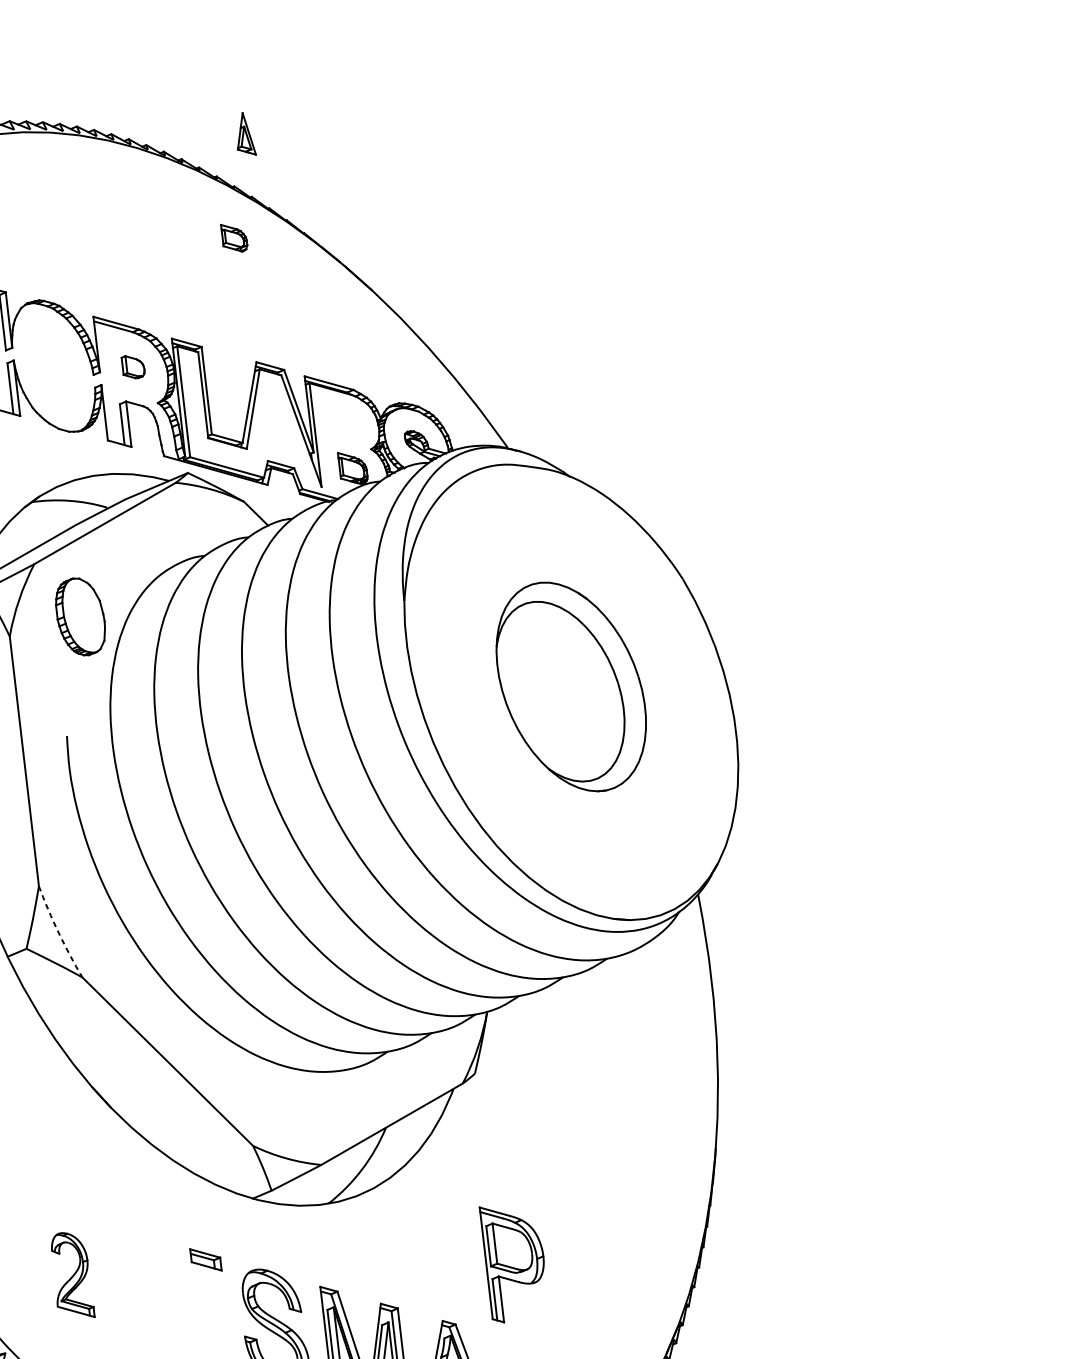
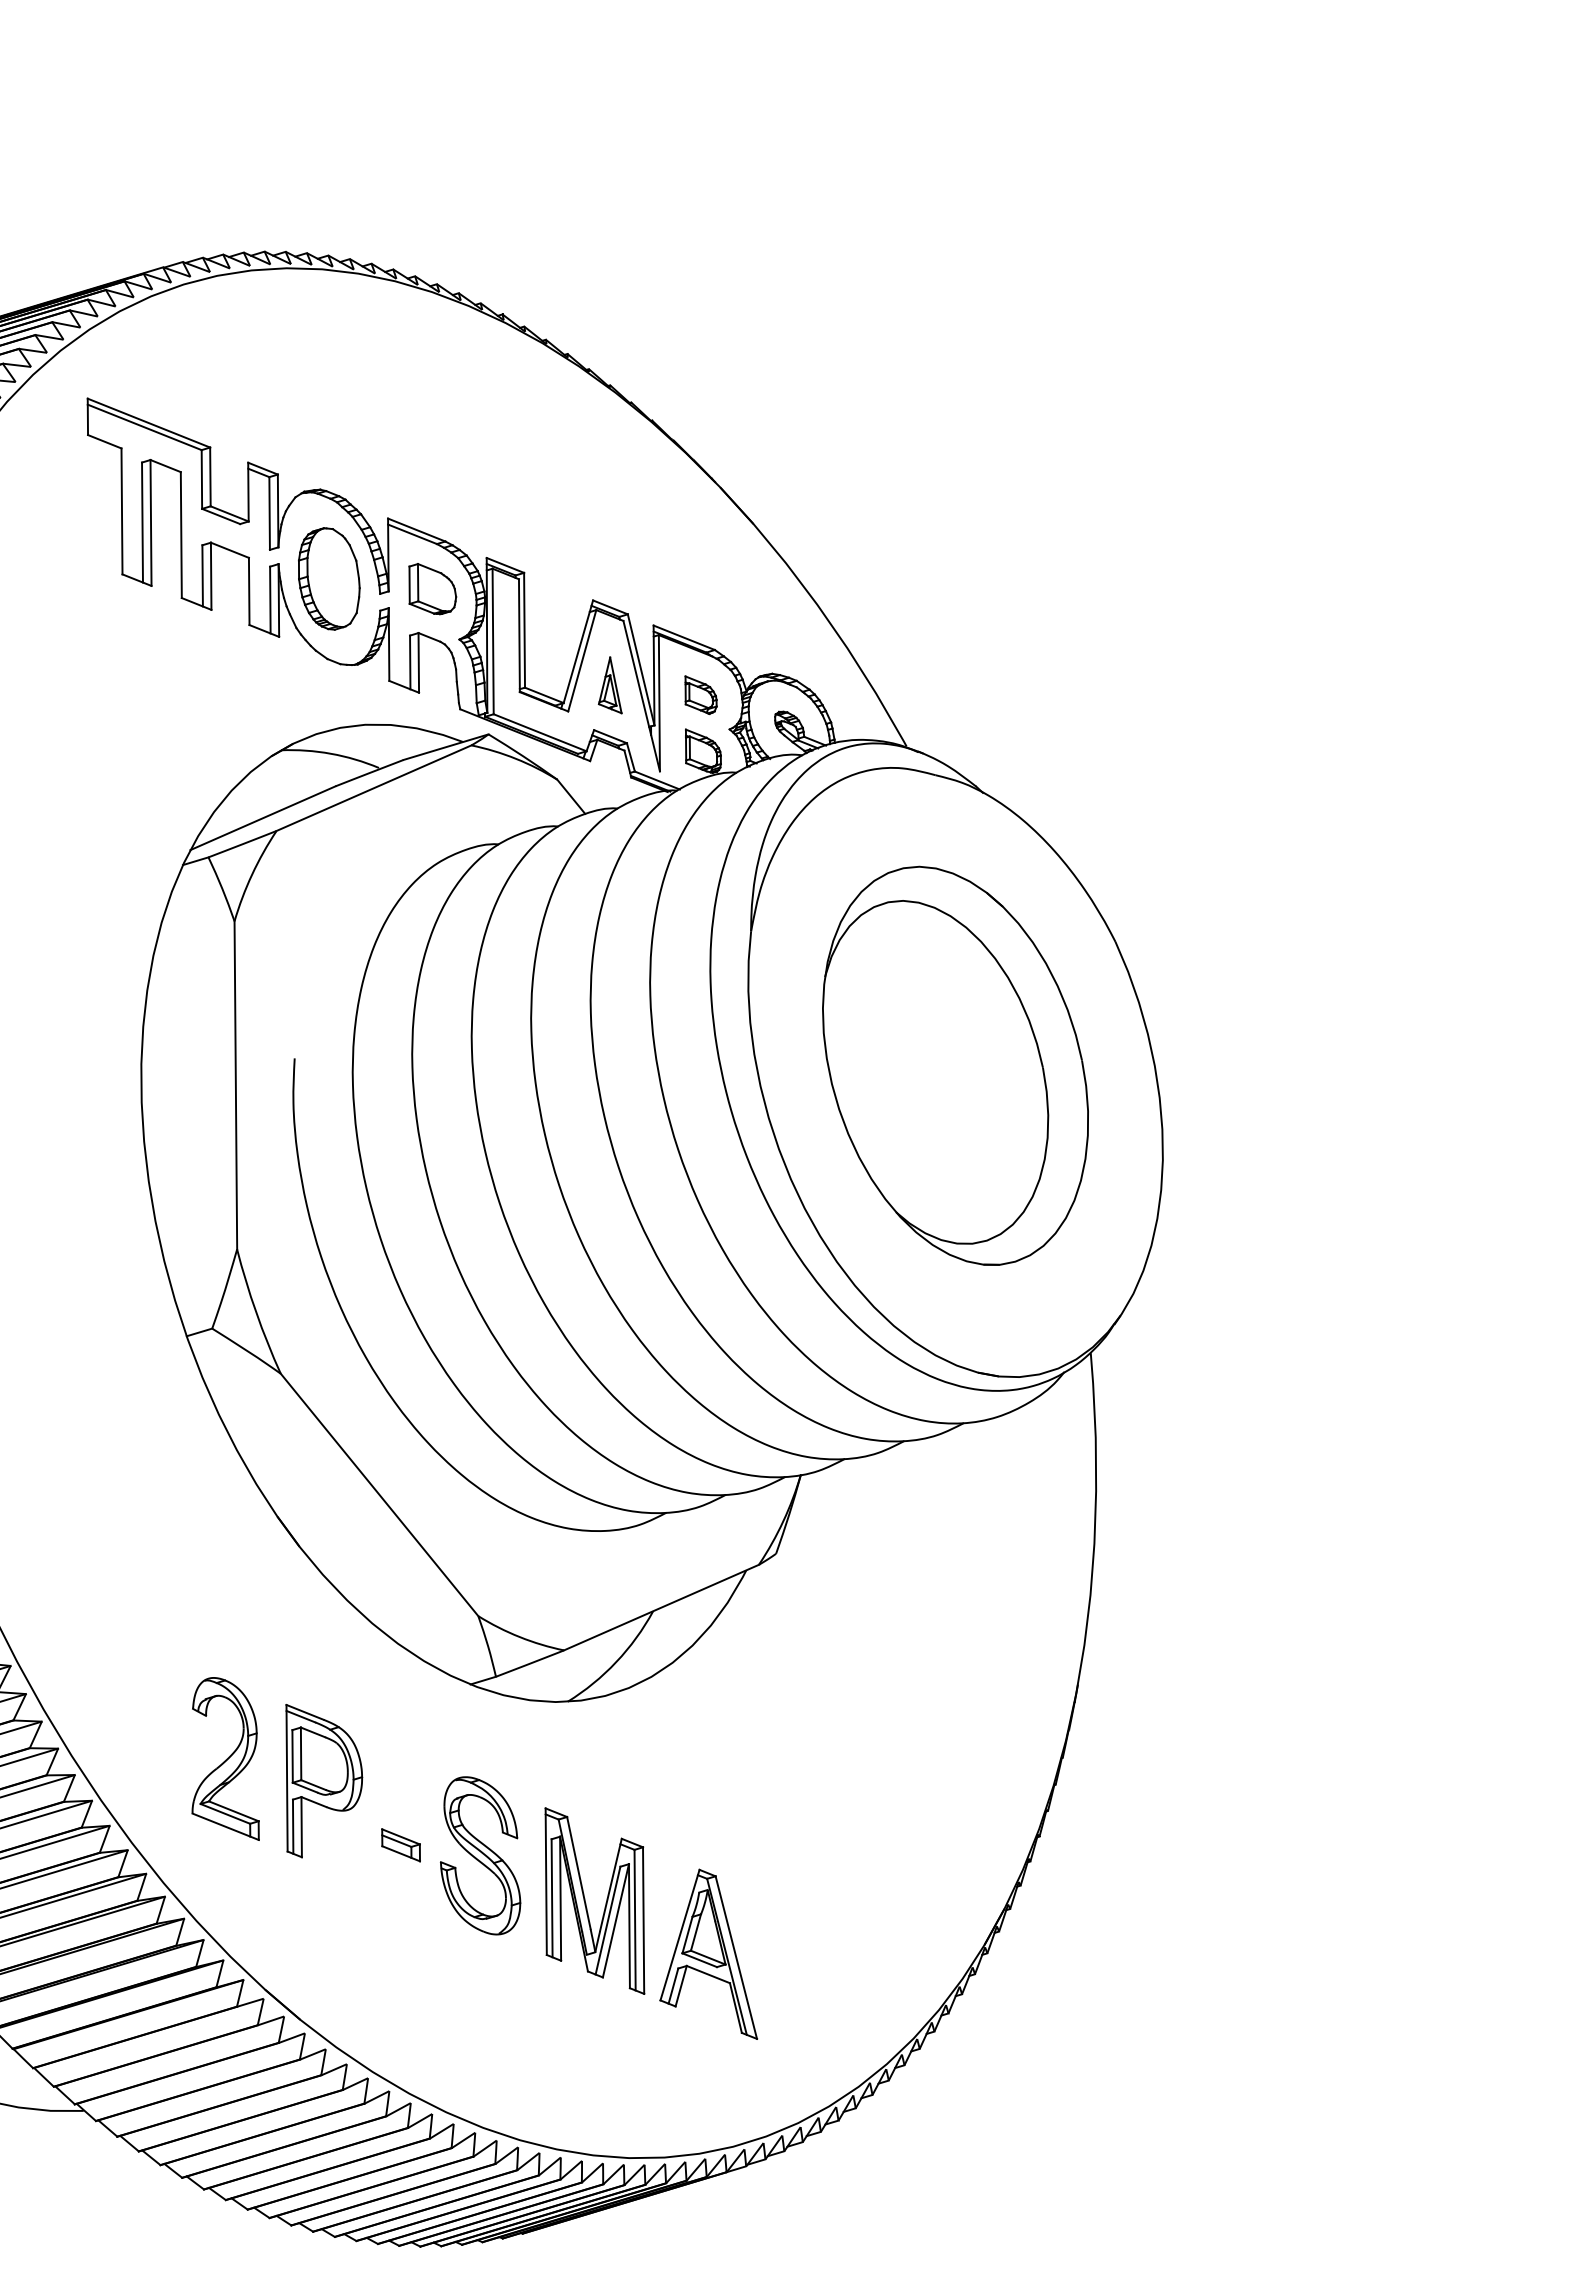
part: (244, 134) -> (609, 685), moved
part: (234, 237) -> (700, 694), moved
part: (133, 367) -> (432, 589), size x1.67
part: (80, 616) -> (329, 578), moved
part: (571, 686) -> (955, 1065), size x1.43
arc: (58, 932) -> (256, 1312), dashed -> solid
part: (205, 1260) -> (400, 1845), moved
part: (515, 1262) -> (324, 1781), moved
part: (72, 1275) -> (225, 1758), size x1.43

